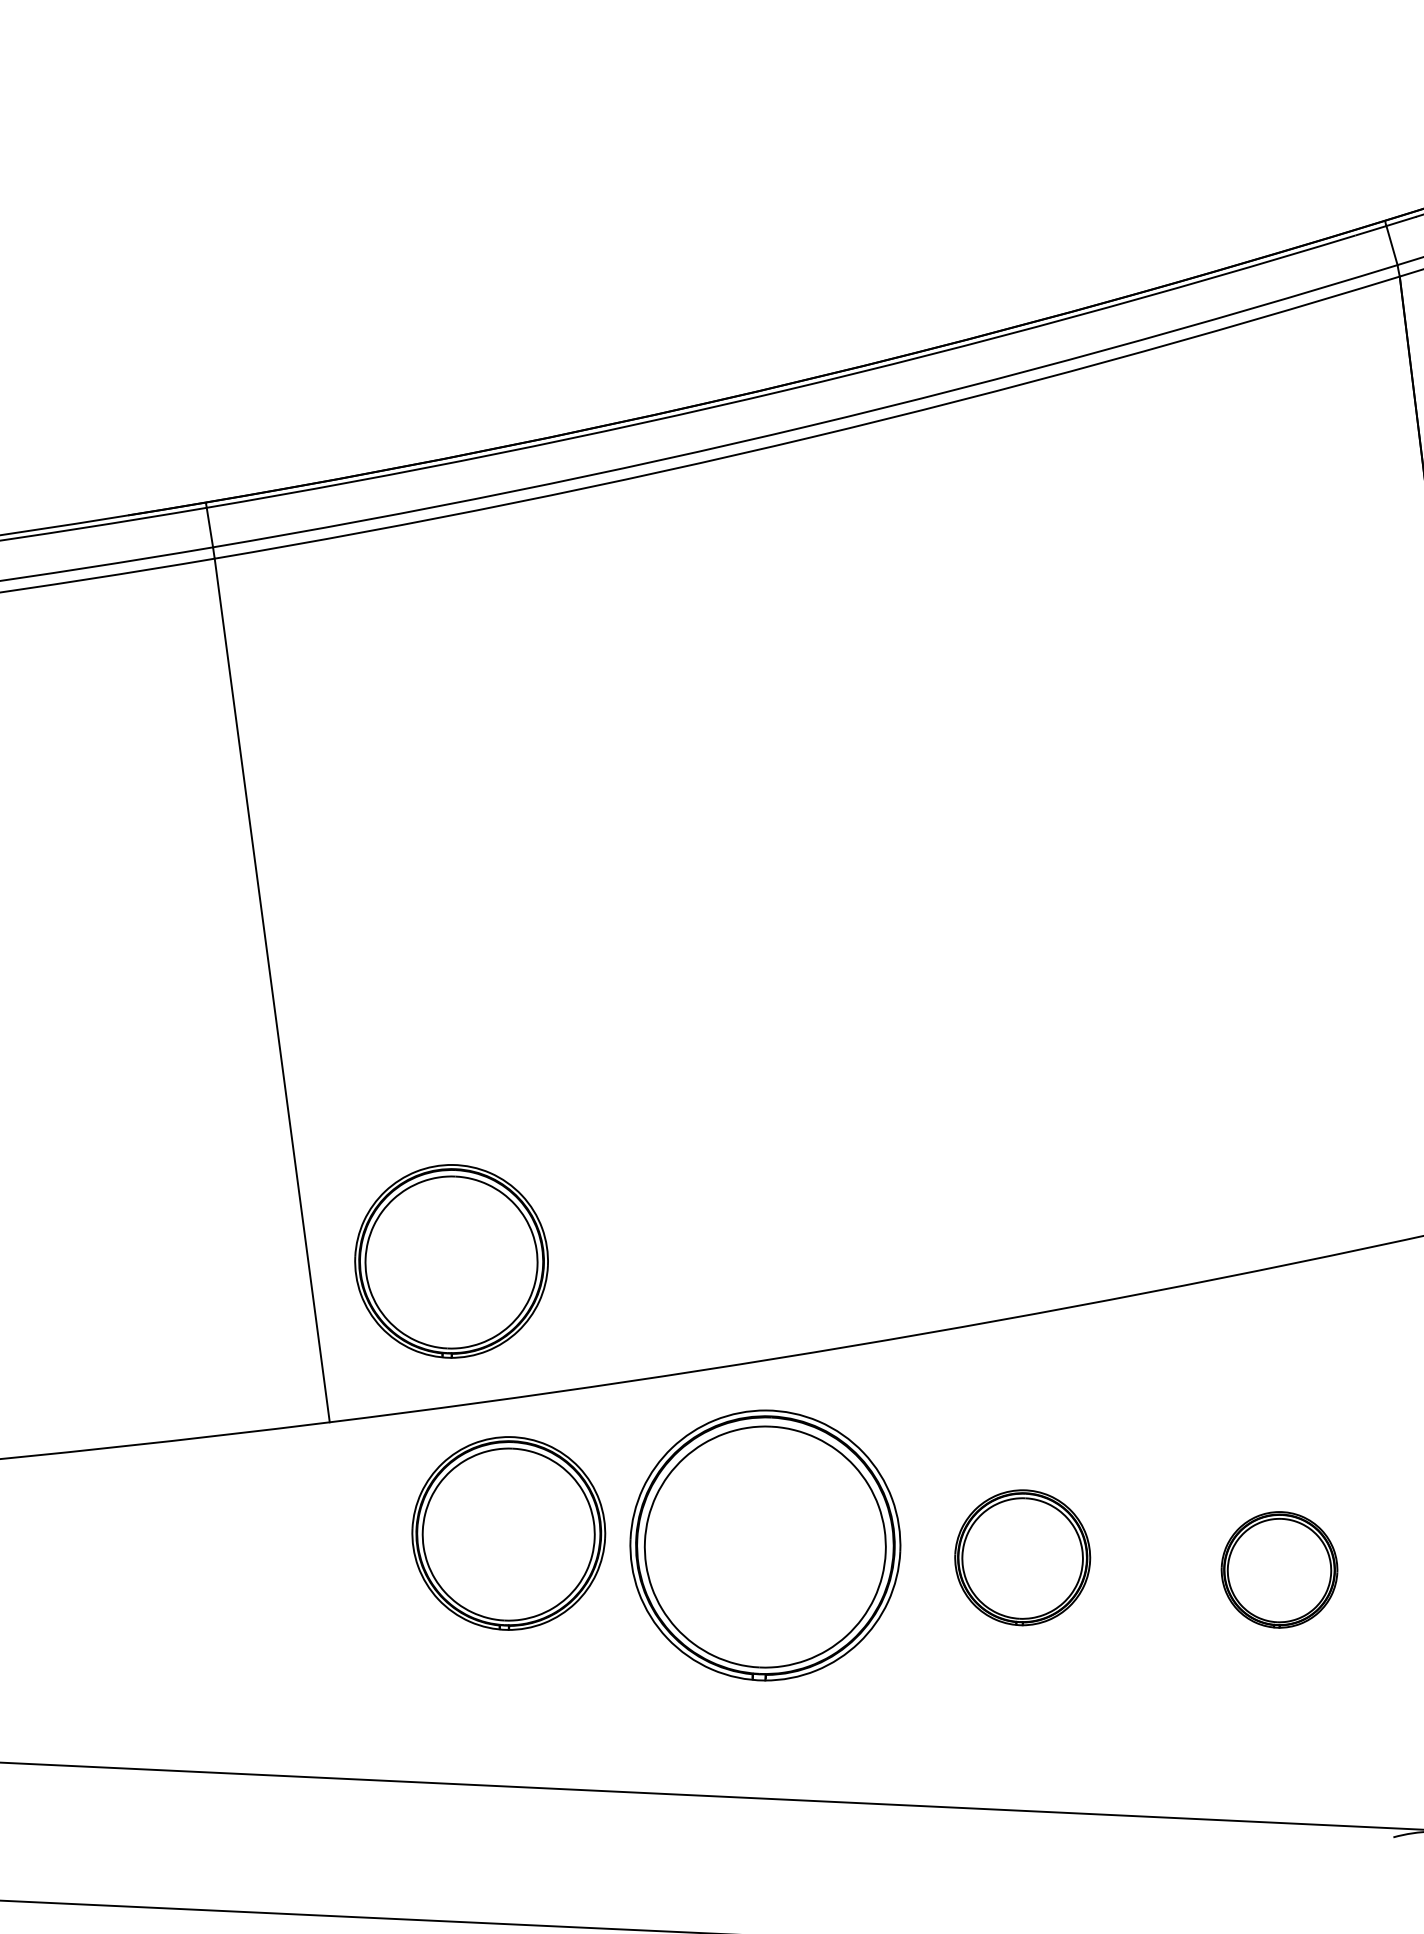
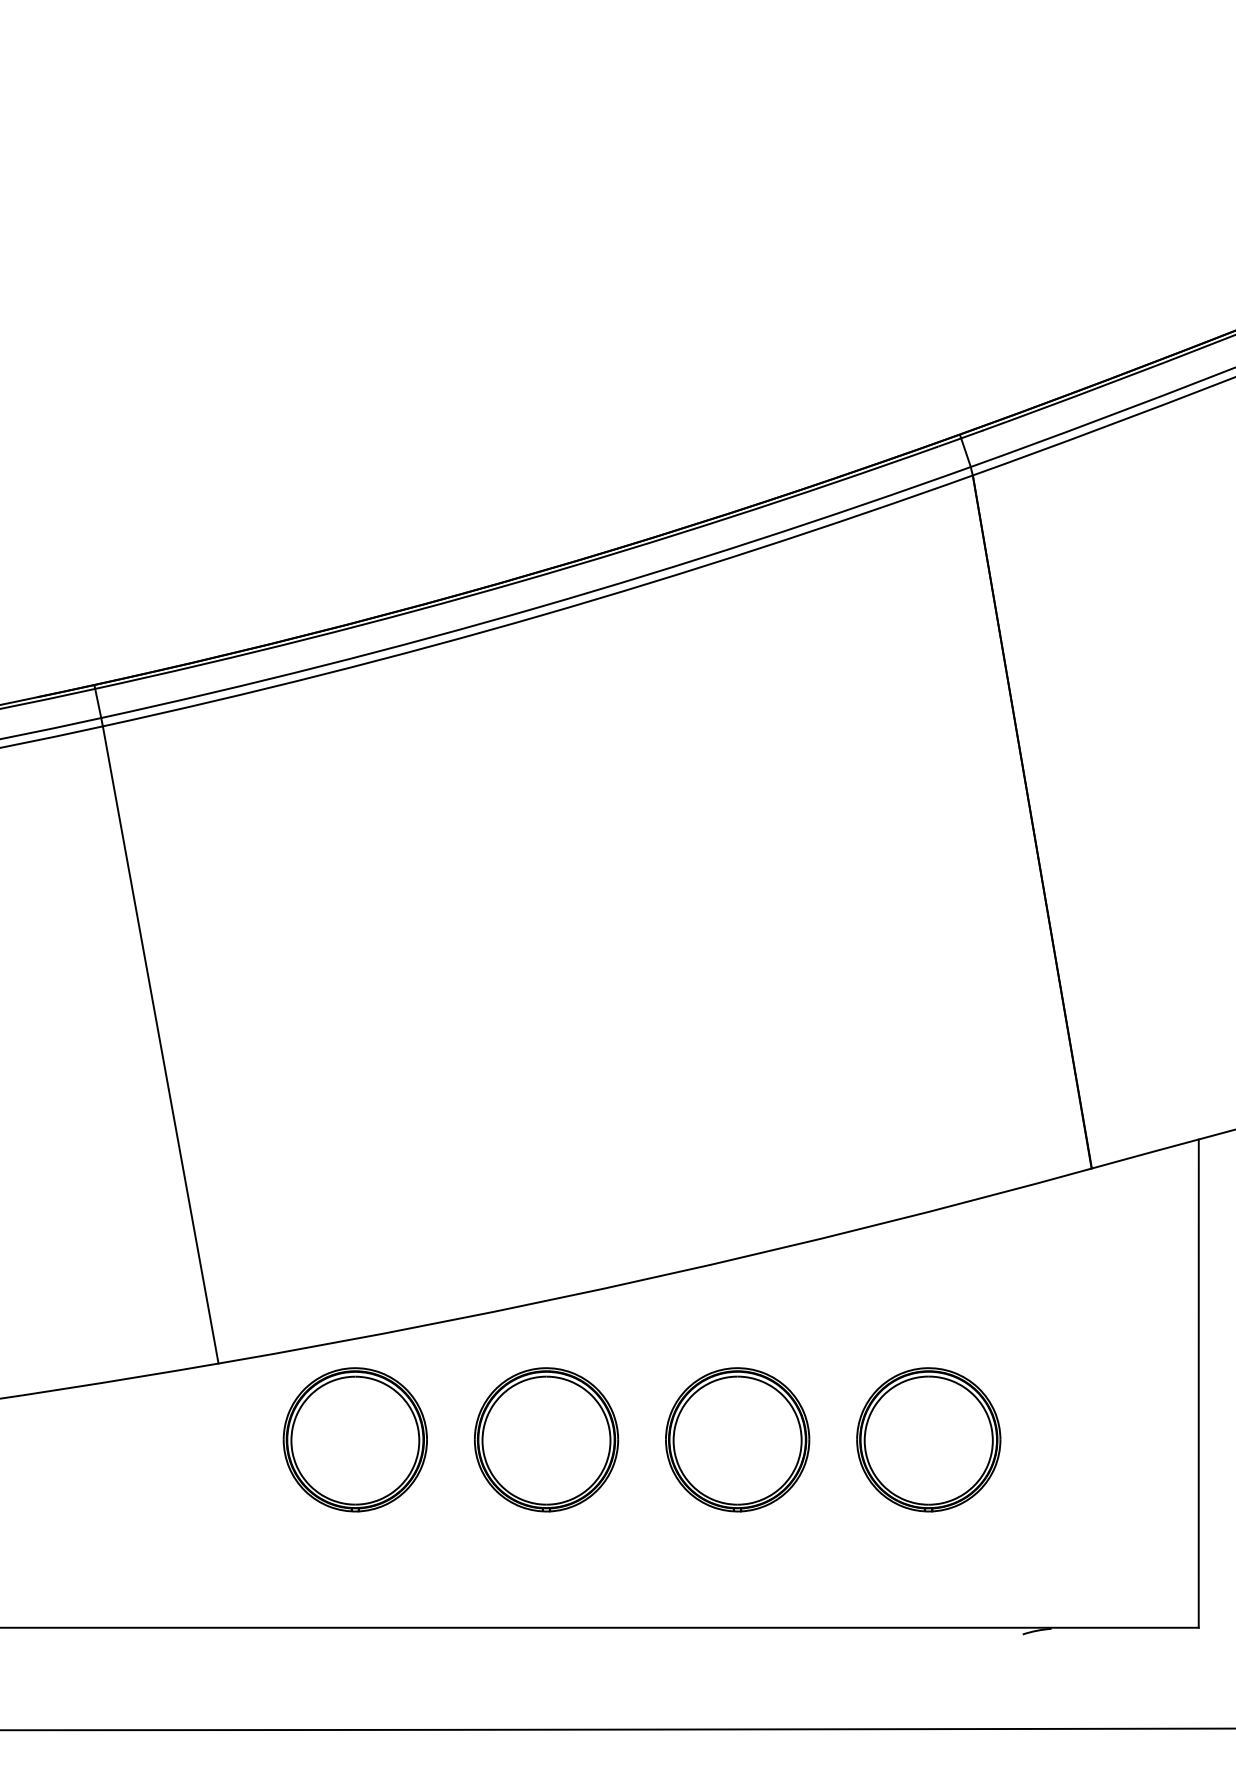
part: (450, 1260) -> (302, 1239), removed
part: (765, 1545) -> (546, 1439), size x0.71
part: (1022, 1557) -> (737, 1439), size x1.43
part: (1279, 1569) -> (928, 1439), size x1.67

